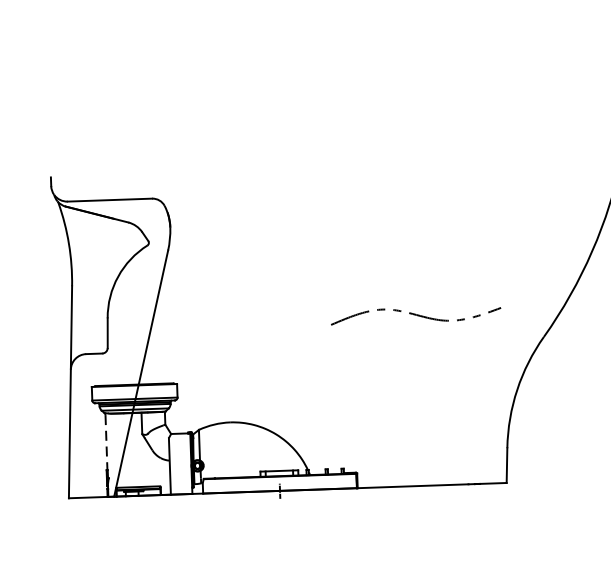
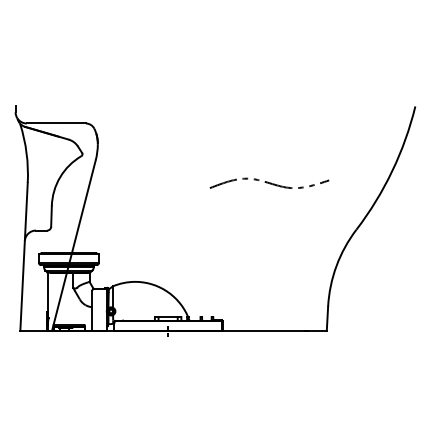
curve: (415, 313) -> (269, 182), moved
line: (105, 443) -> (47, 293), dashed -> solid

